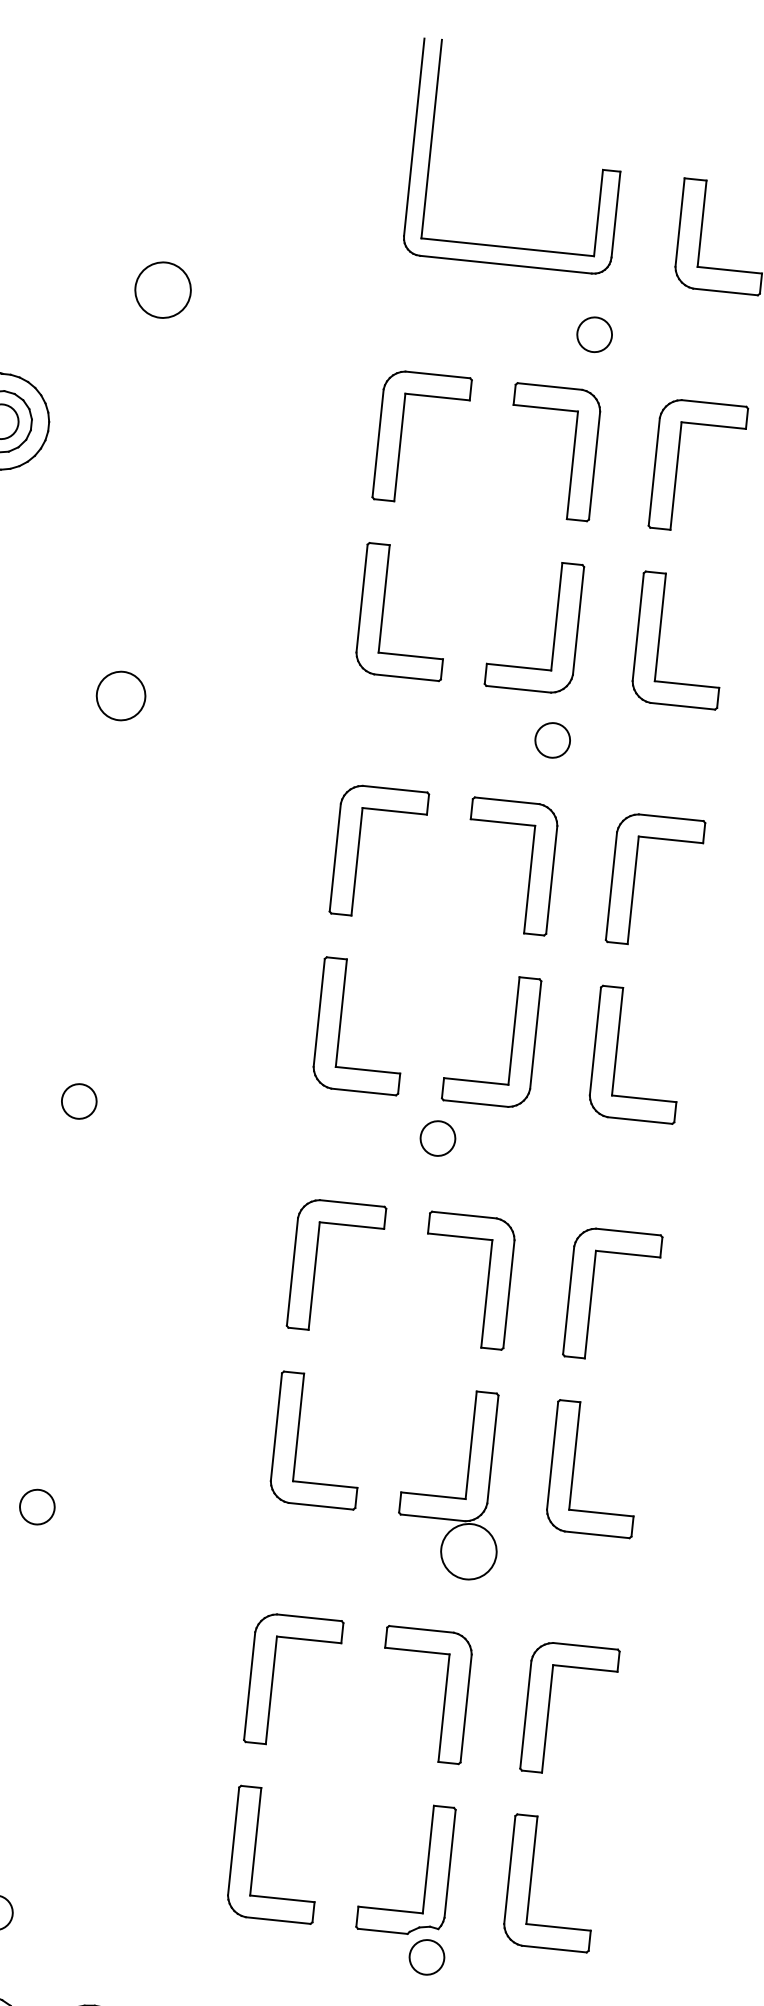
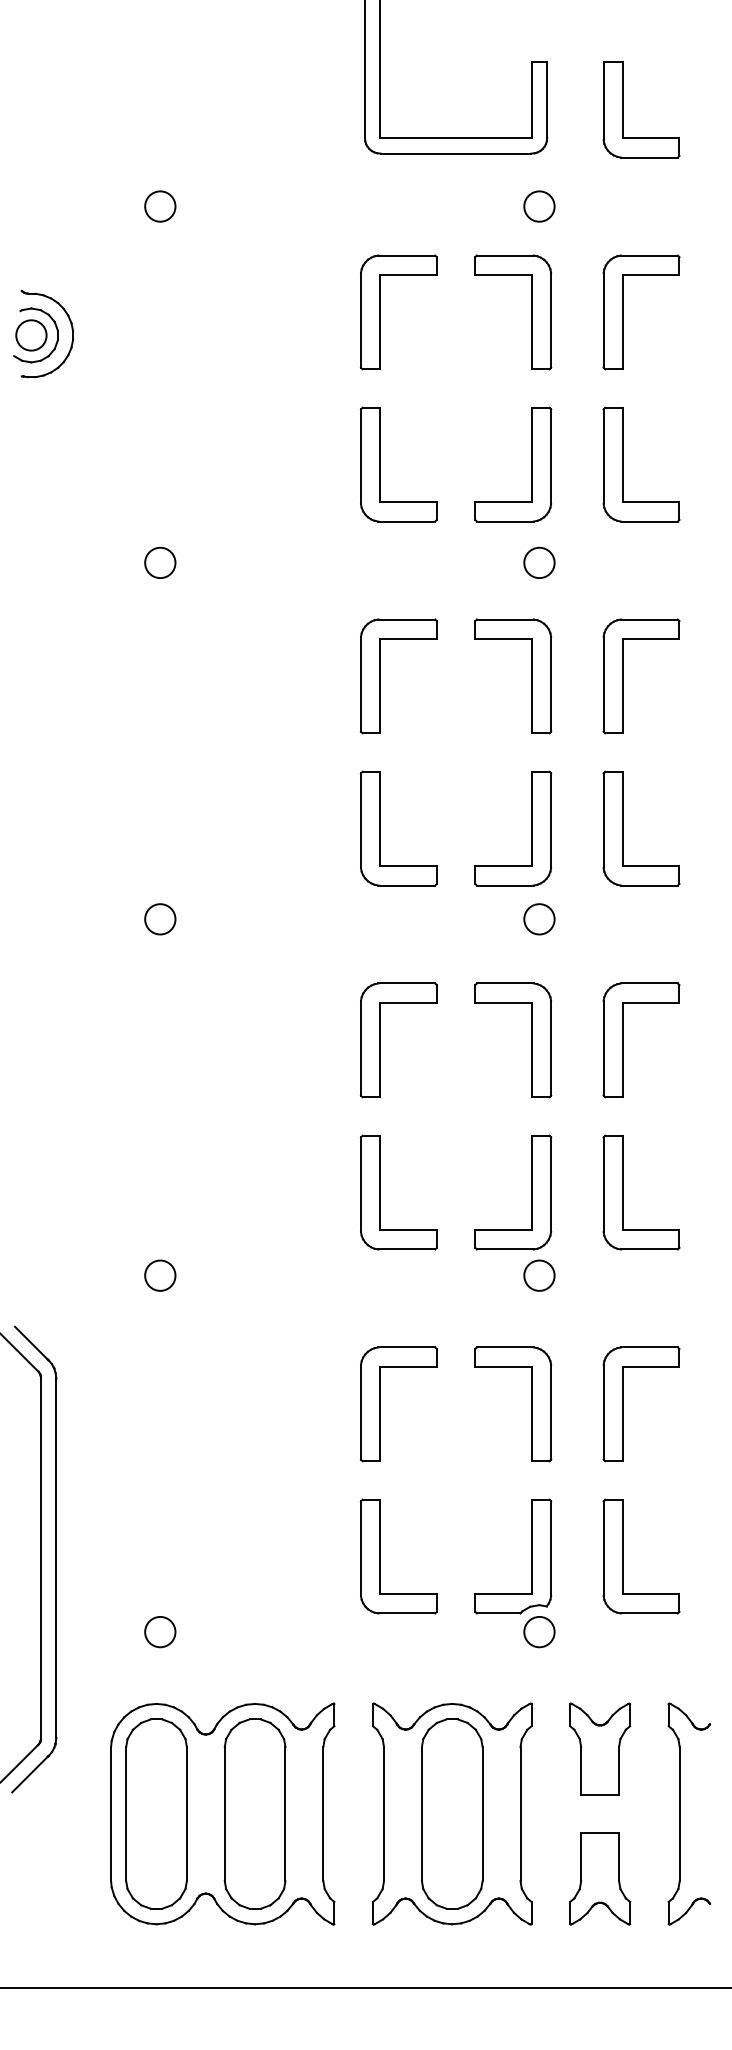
circle: (163, 290) -> (160, 206), size x0.62
circle: (121, 695) -> (160, 562), size x0.71
circle: (437, 1138) -> (539, 919), moved
circle: (468, 1551) -> (539, 1275), size x0.62

